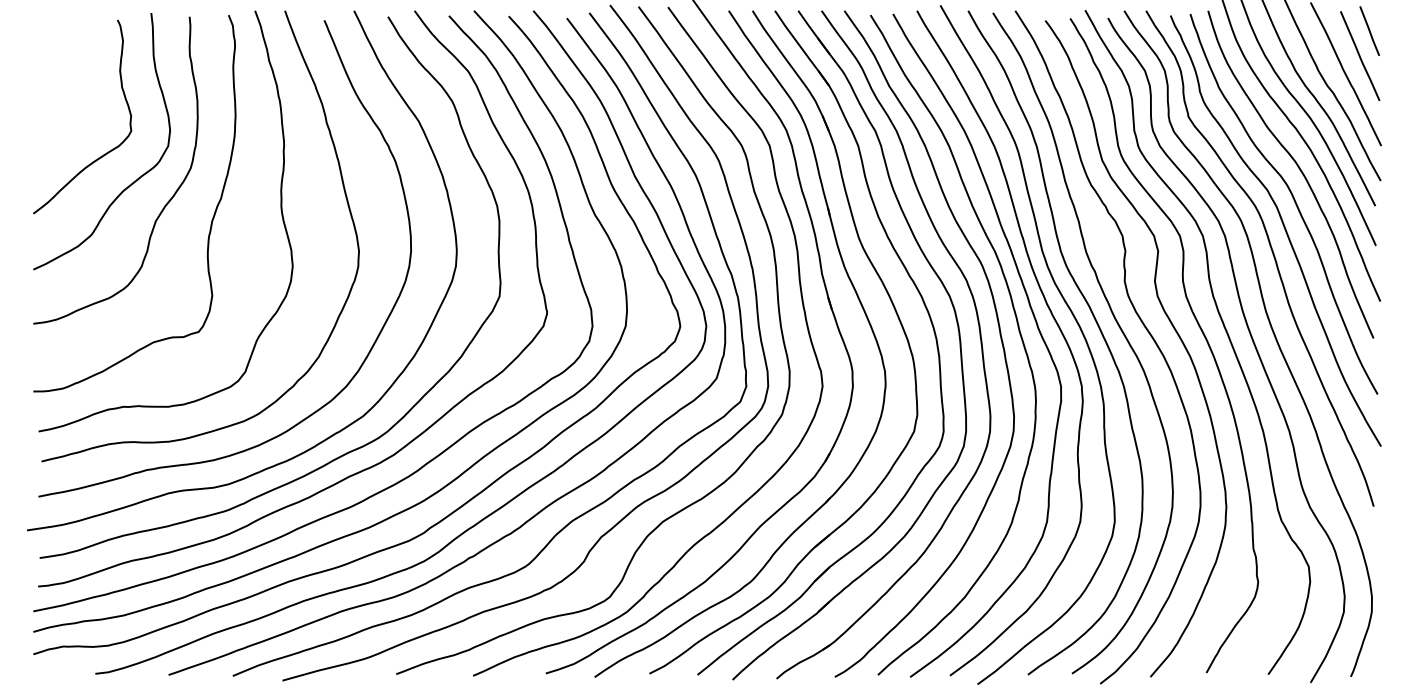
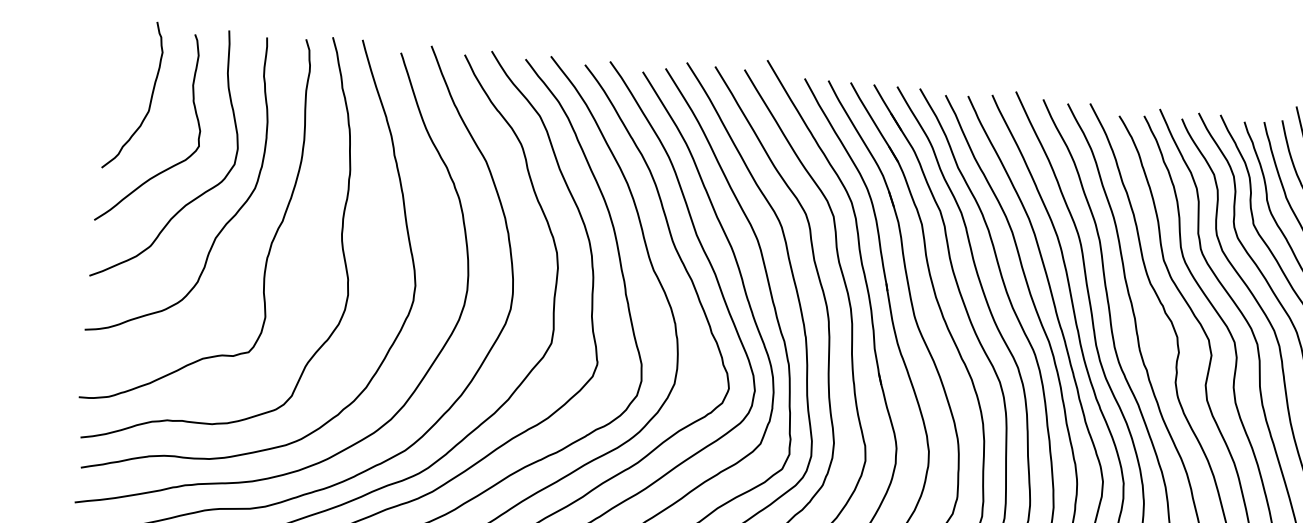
curve: (78, 88) -> (150, 99), added

